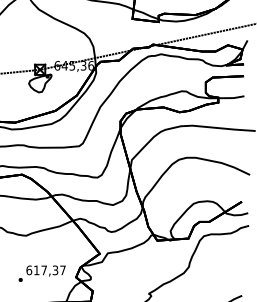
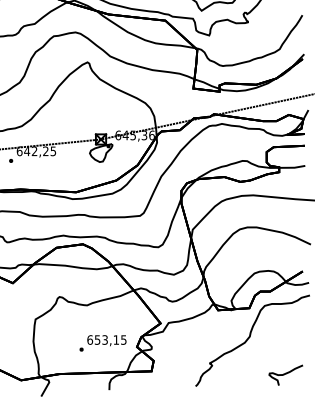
text: (49, 269) -> (110, 339), 617,37 -> 653,15

